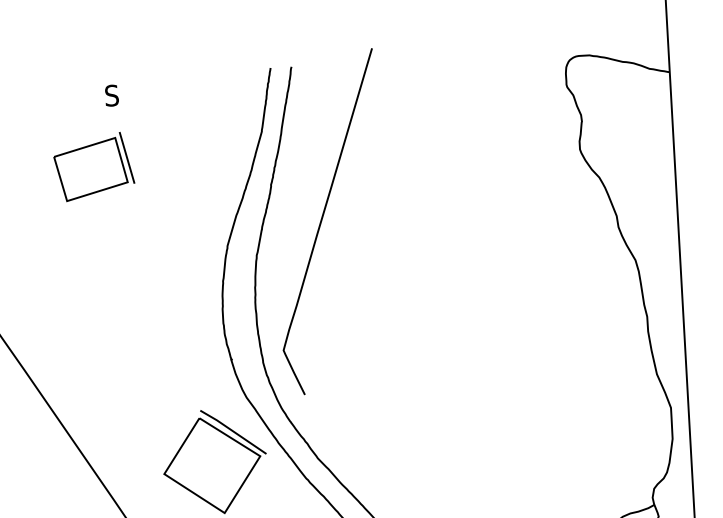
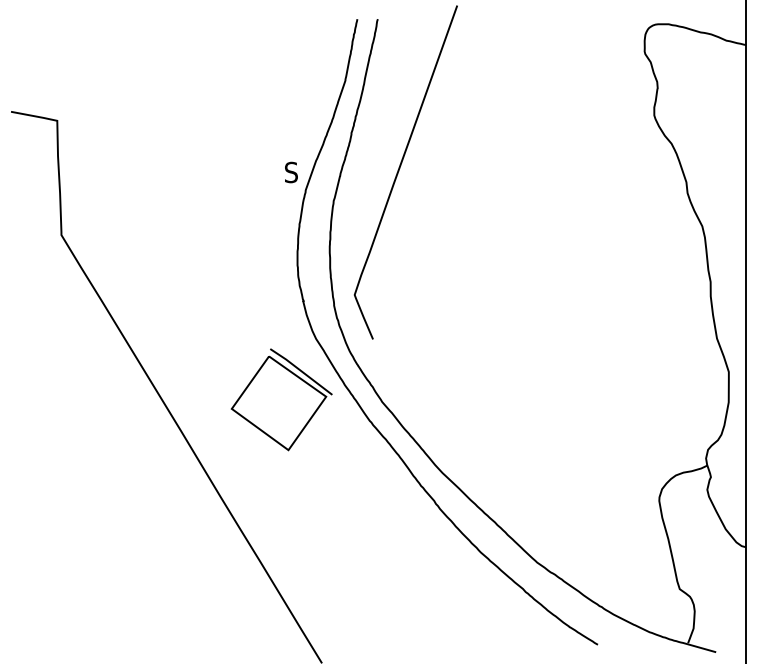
text: (112, 95) -> (291, 172), moved
part: (94, 166) -> (180, 105), removed

